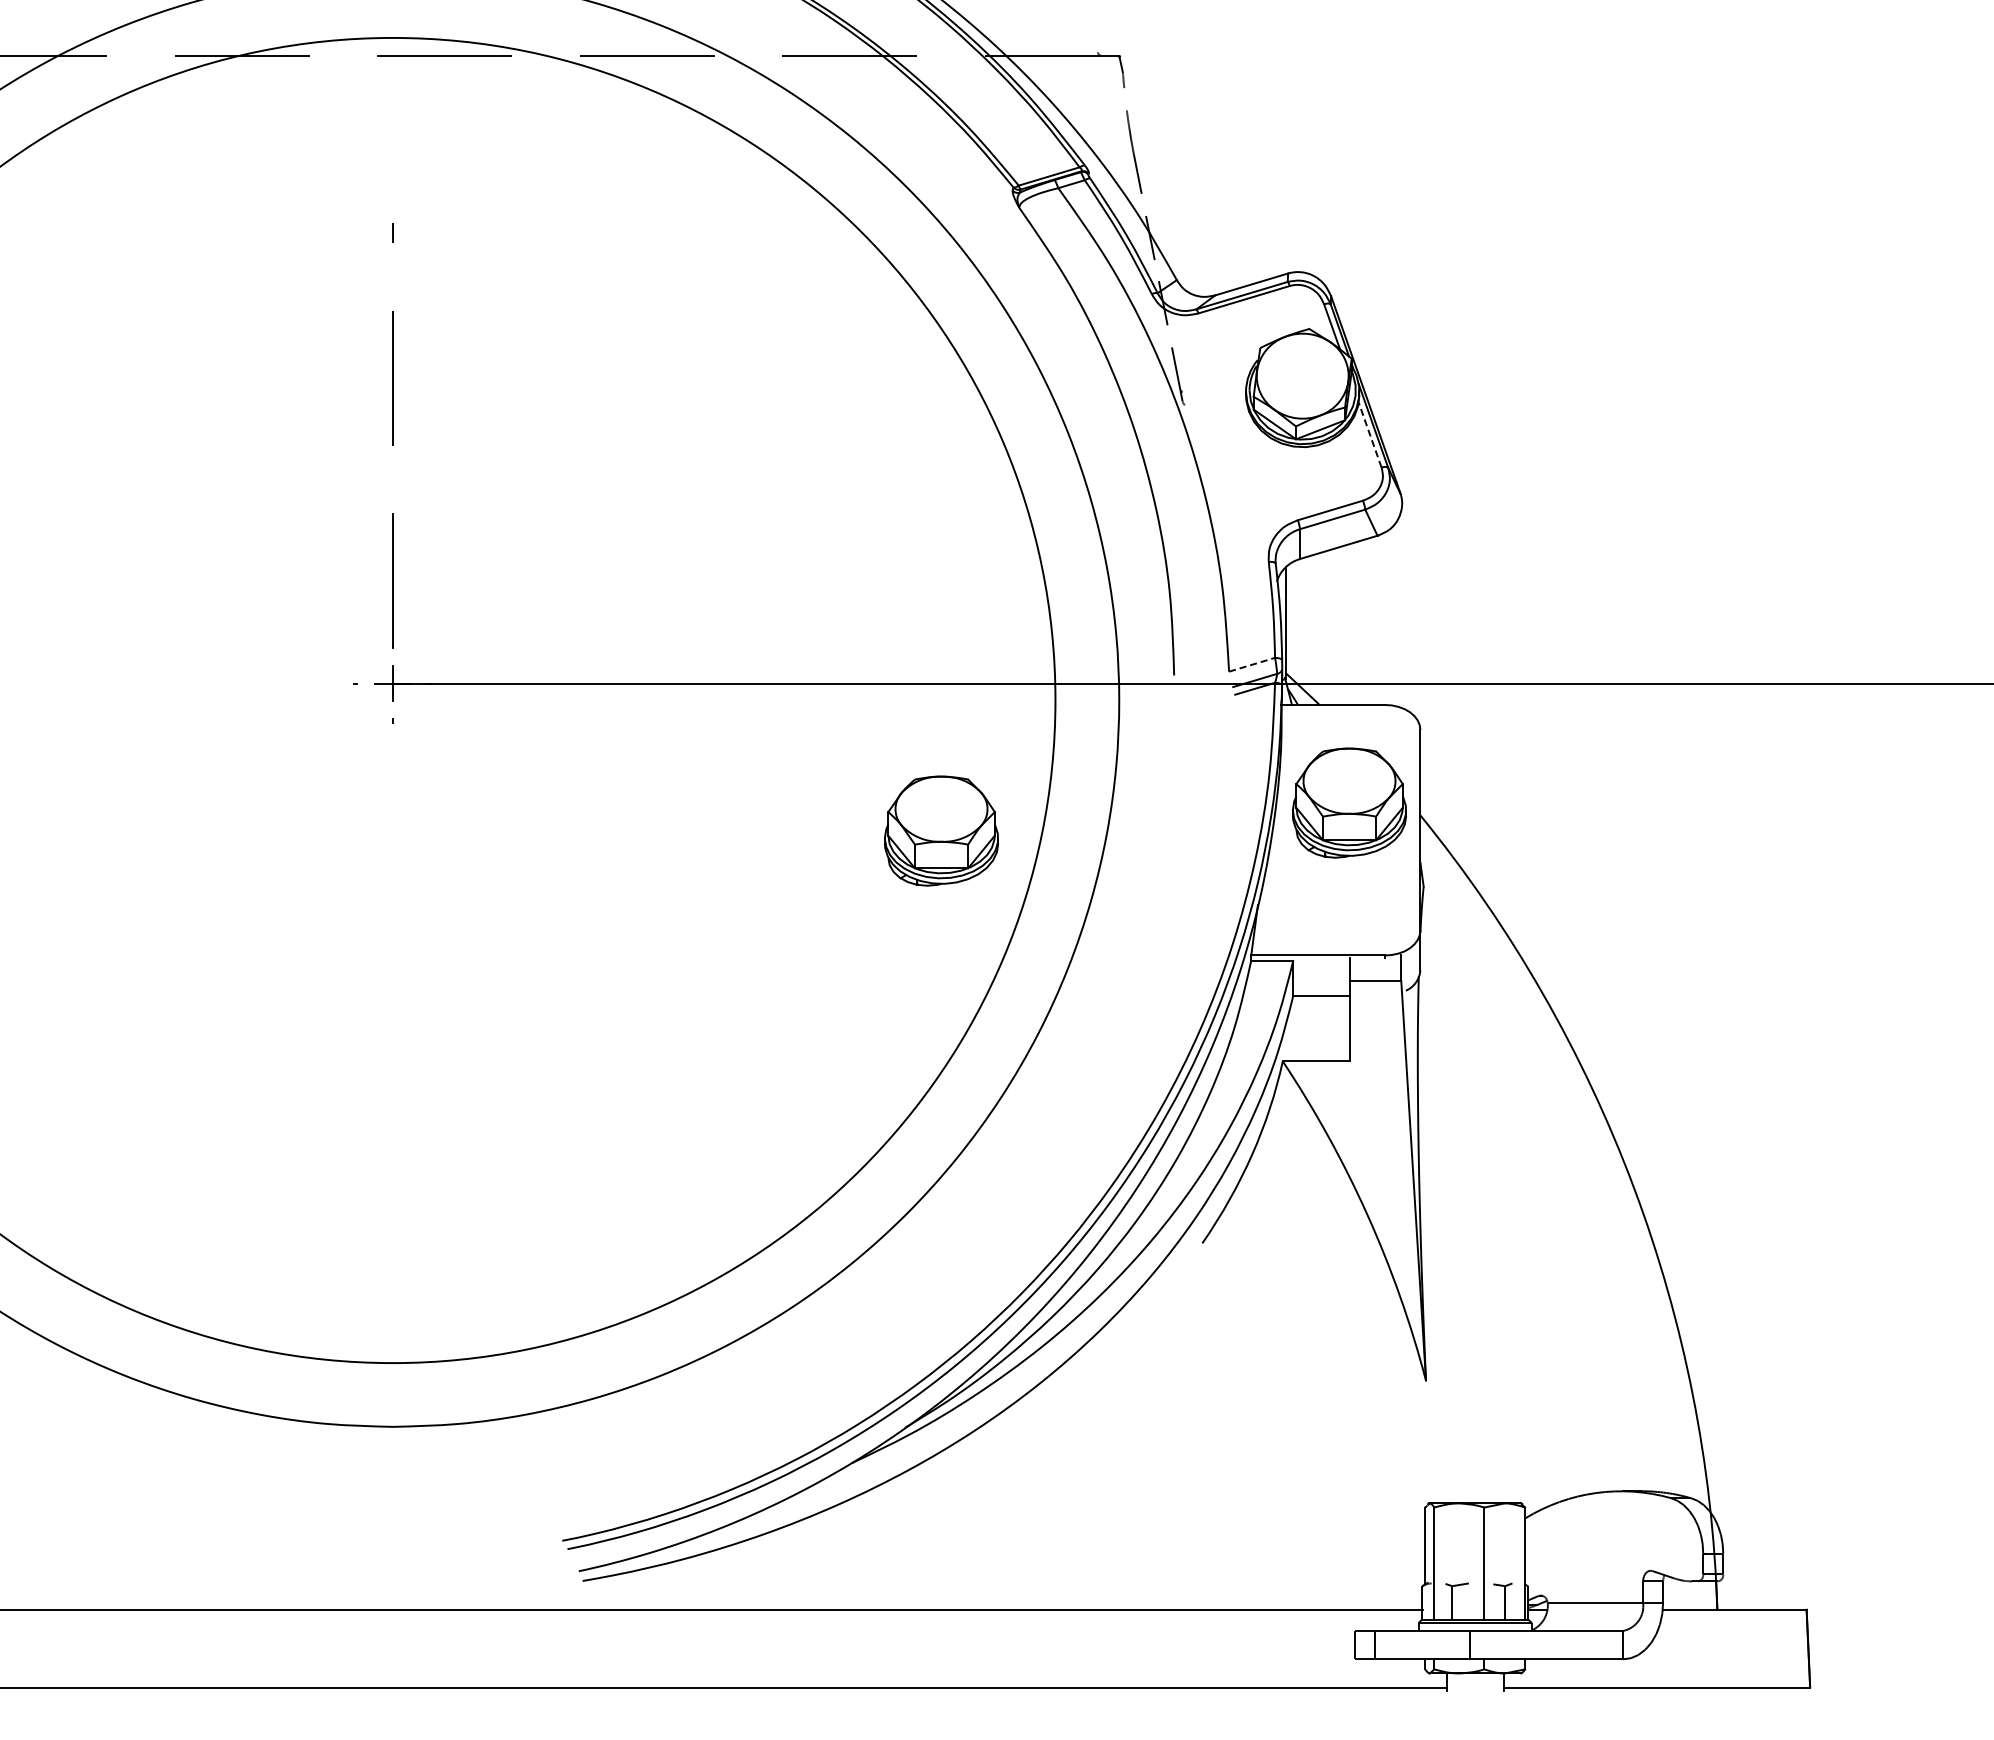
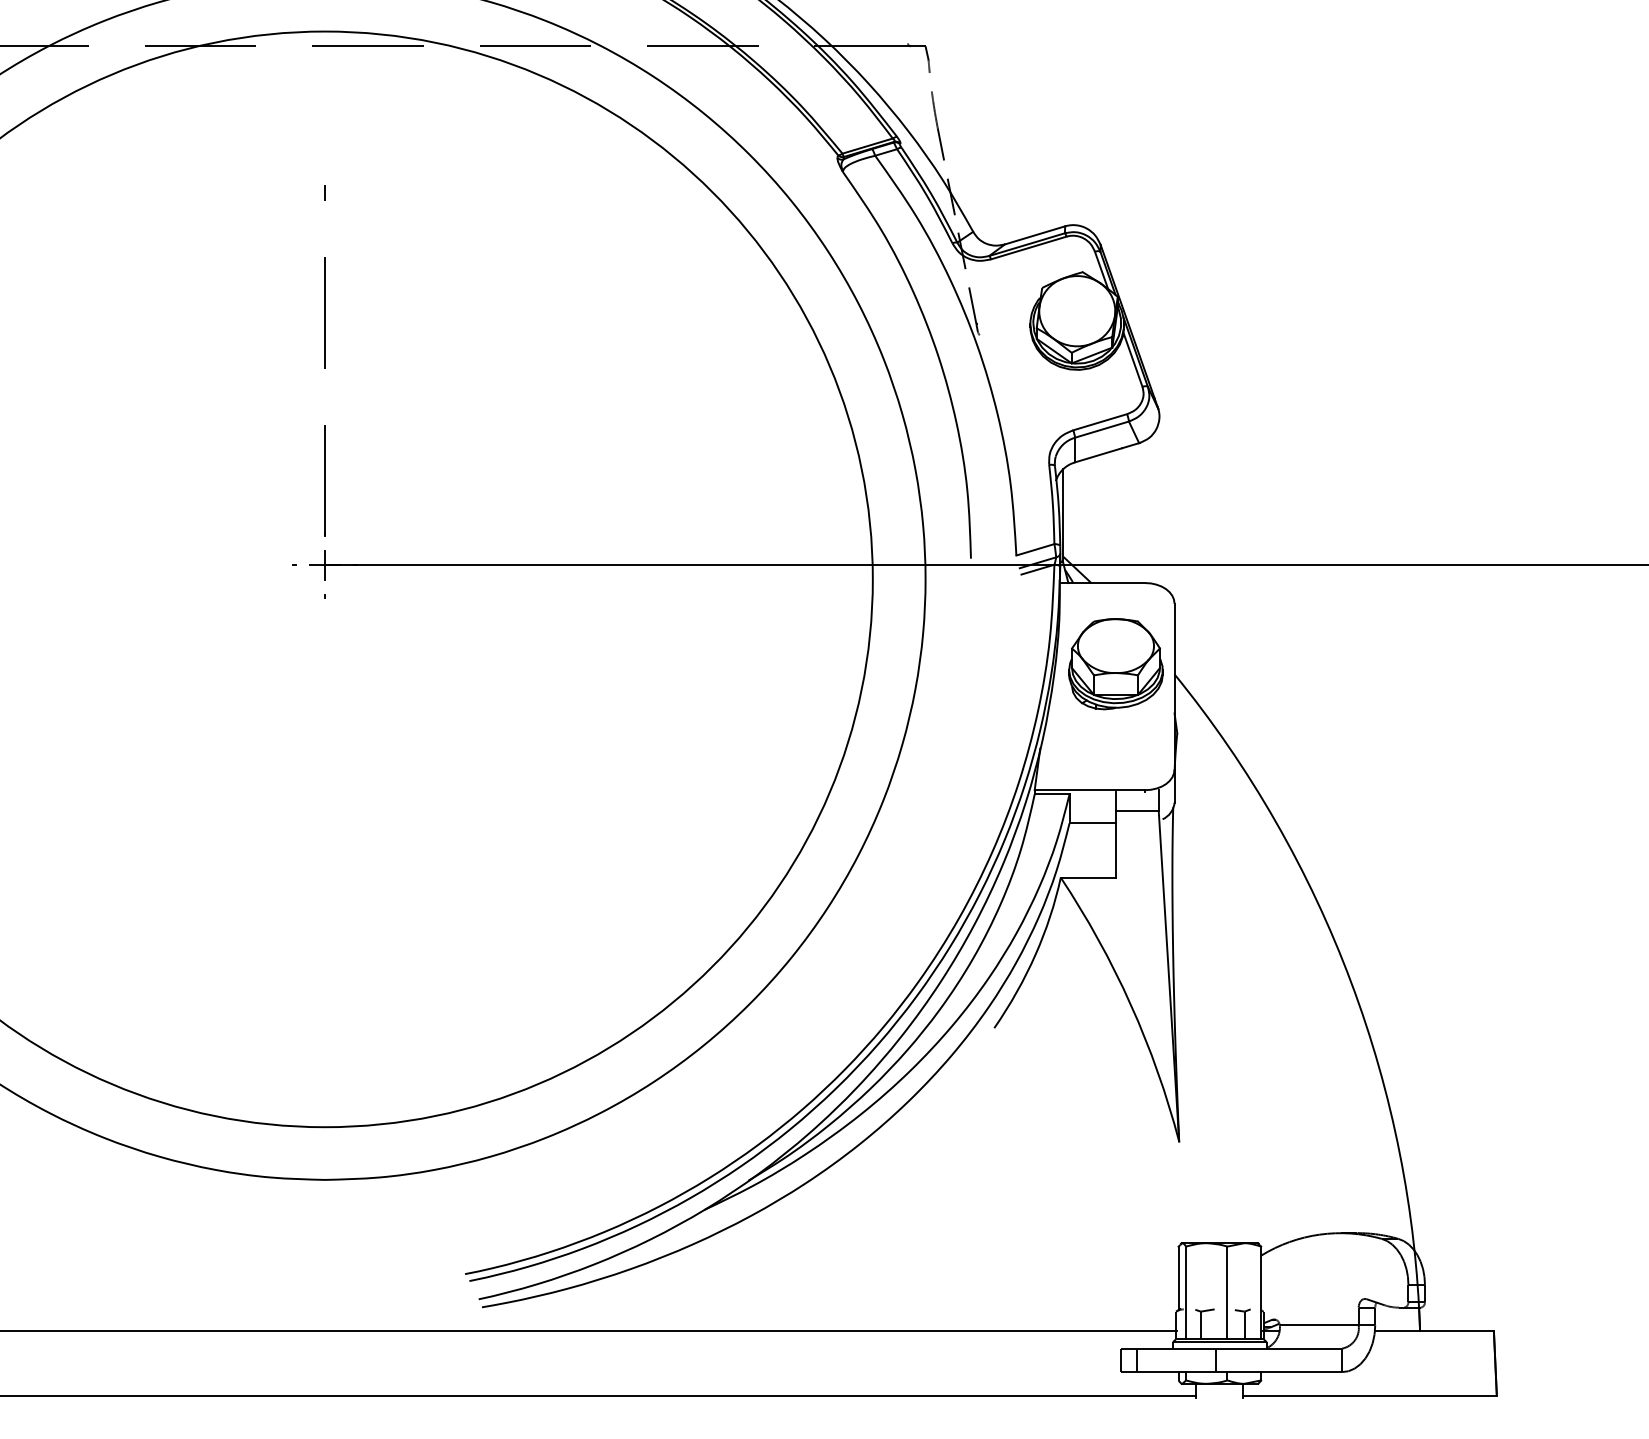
line: (1370, 434) -> (1133, 359), dashed -> solid
line: (1252, 664) -> (1035, 549), dashed -> solid
part: (941, 830) -> (778, 686), removed

